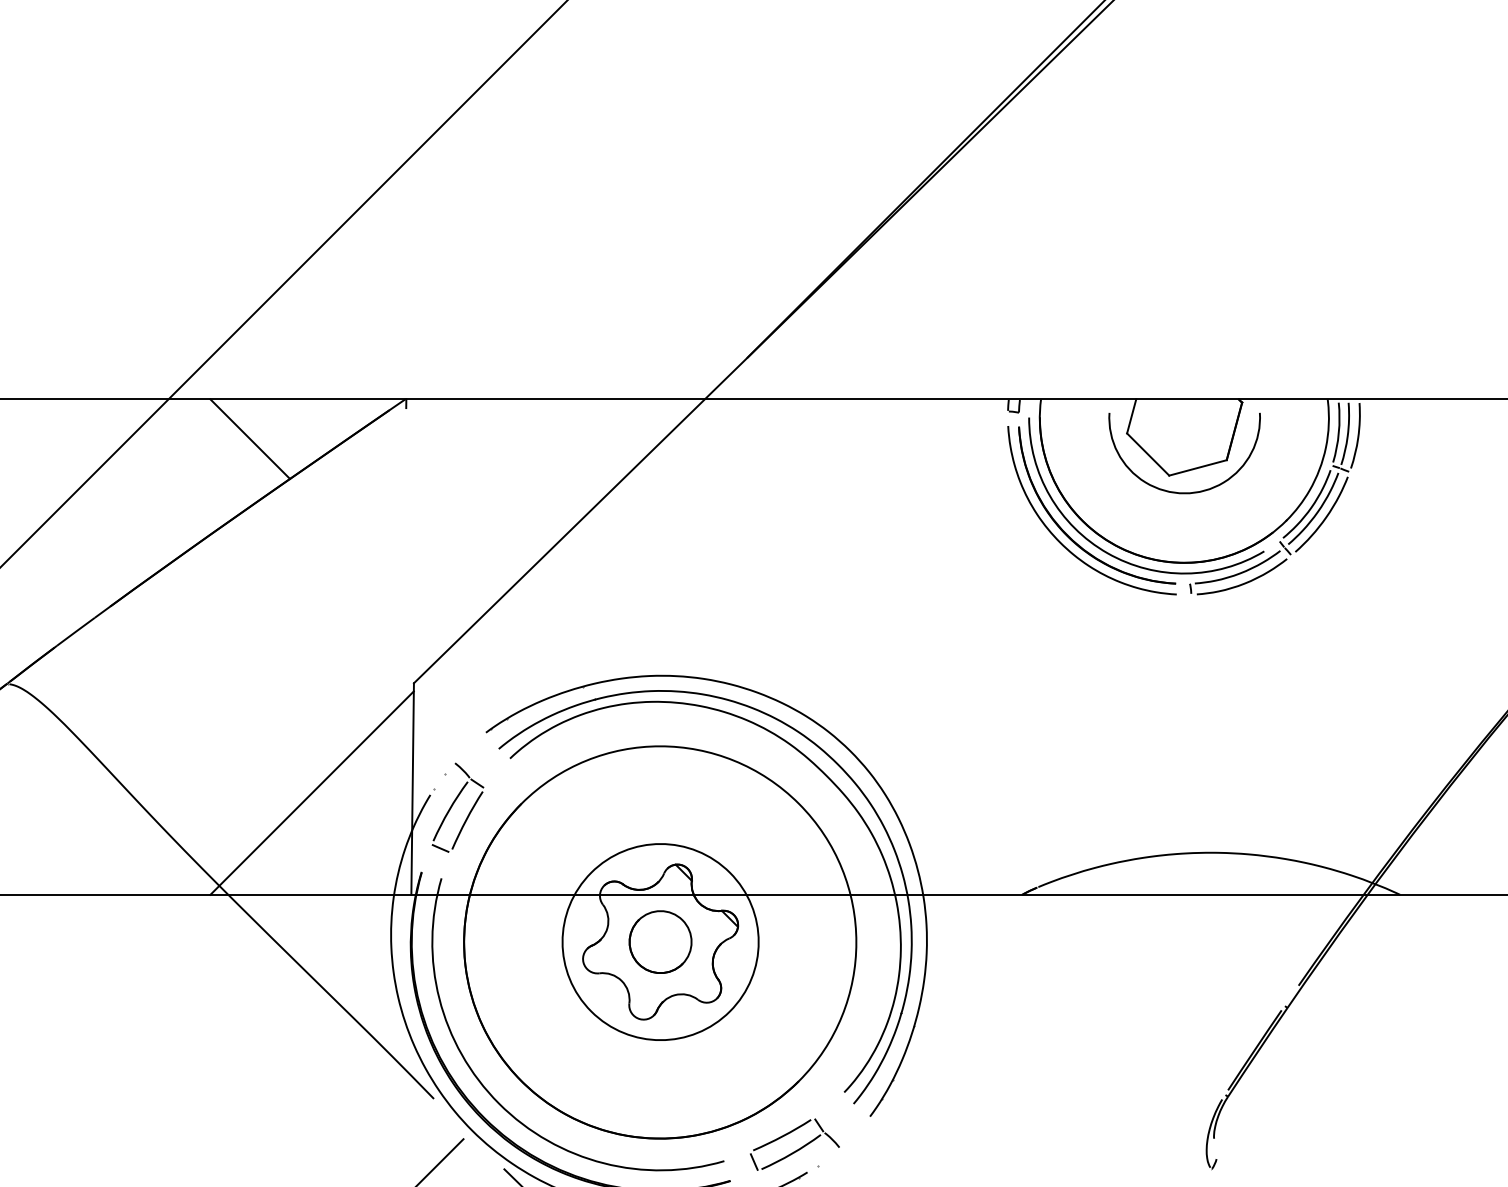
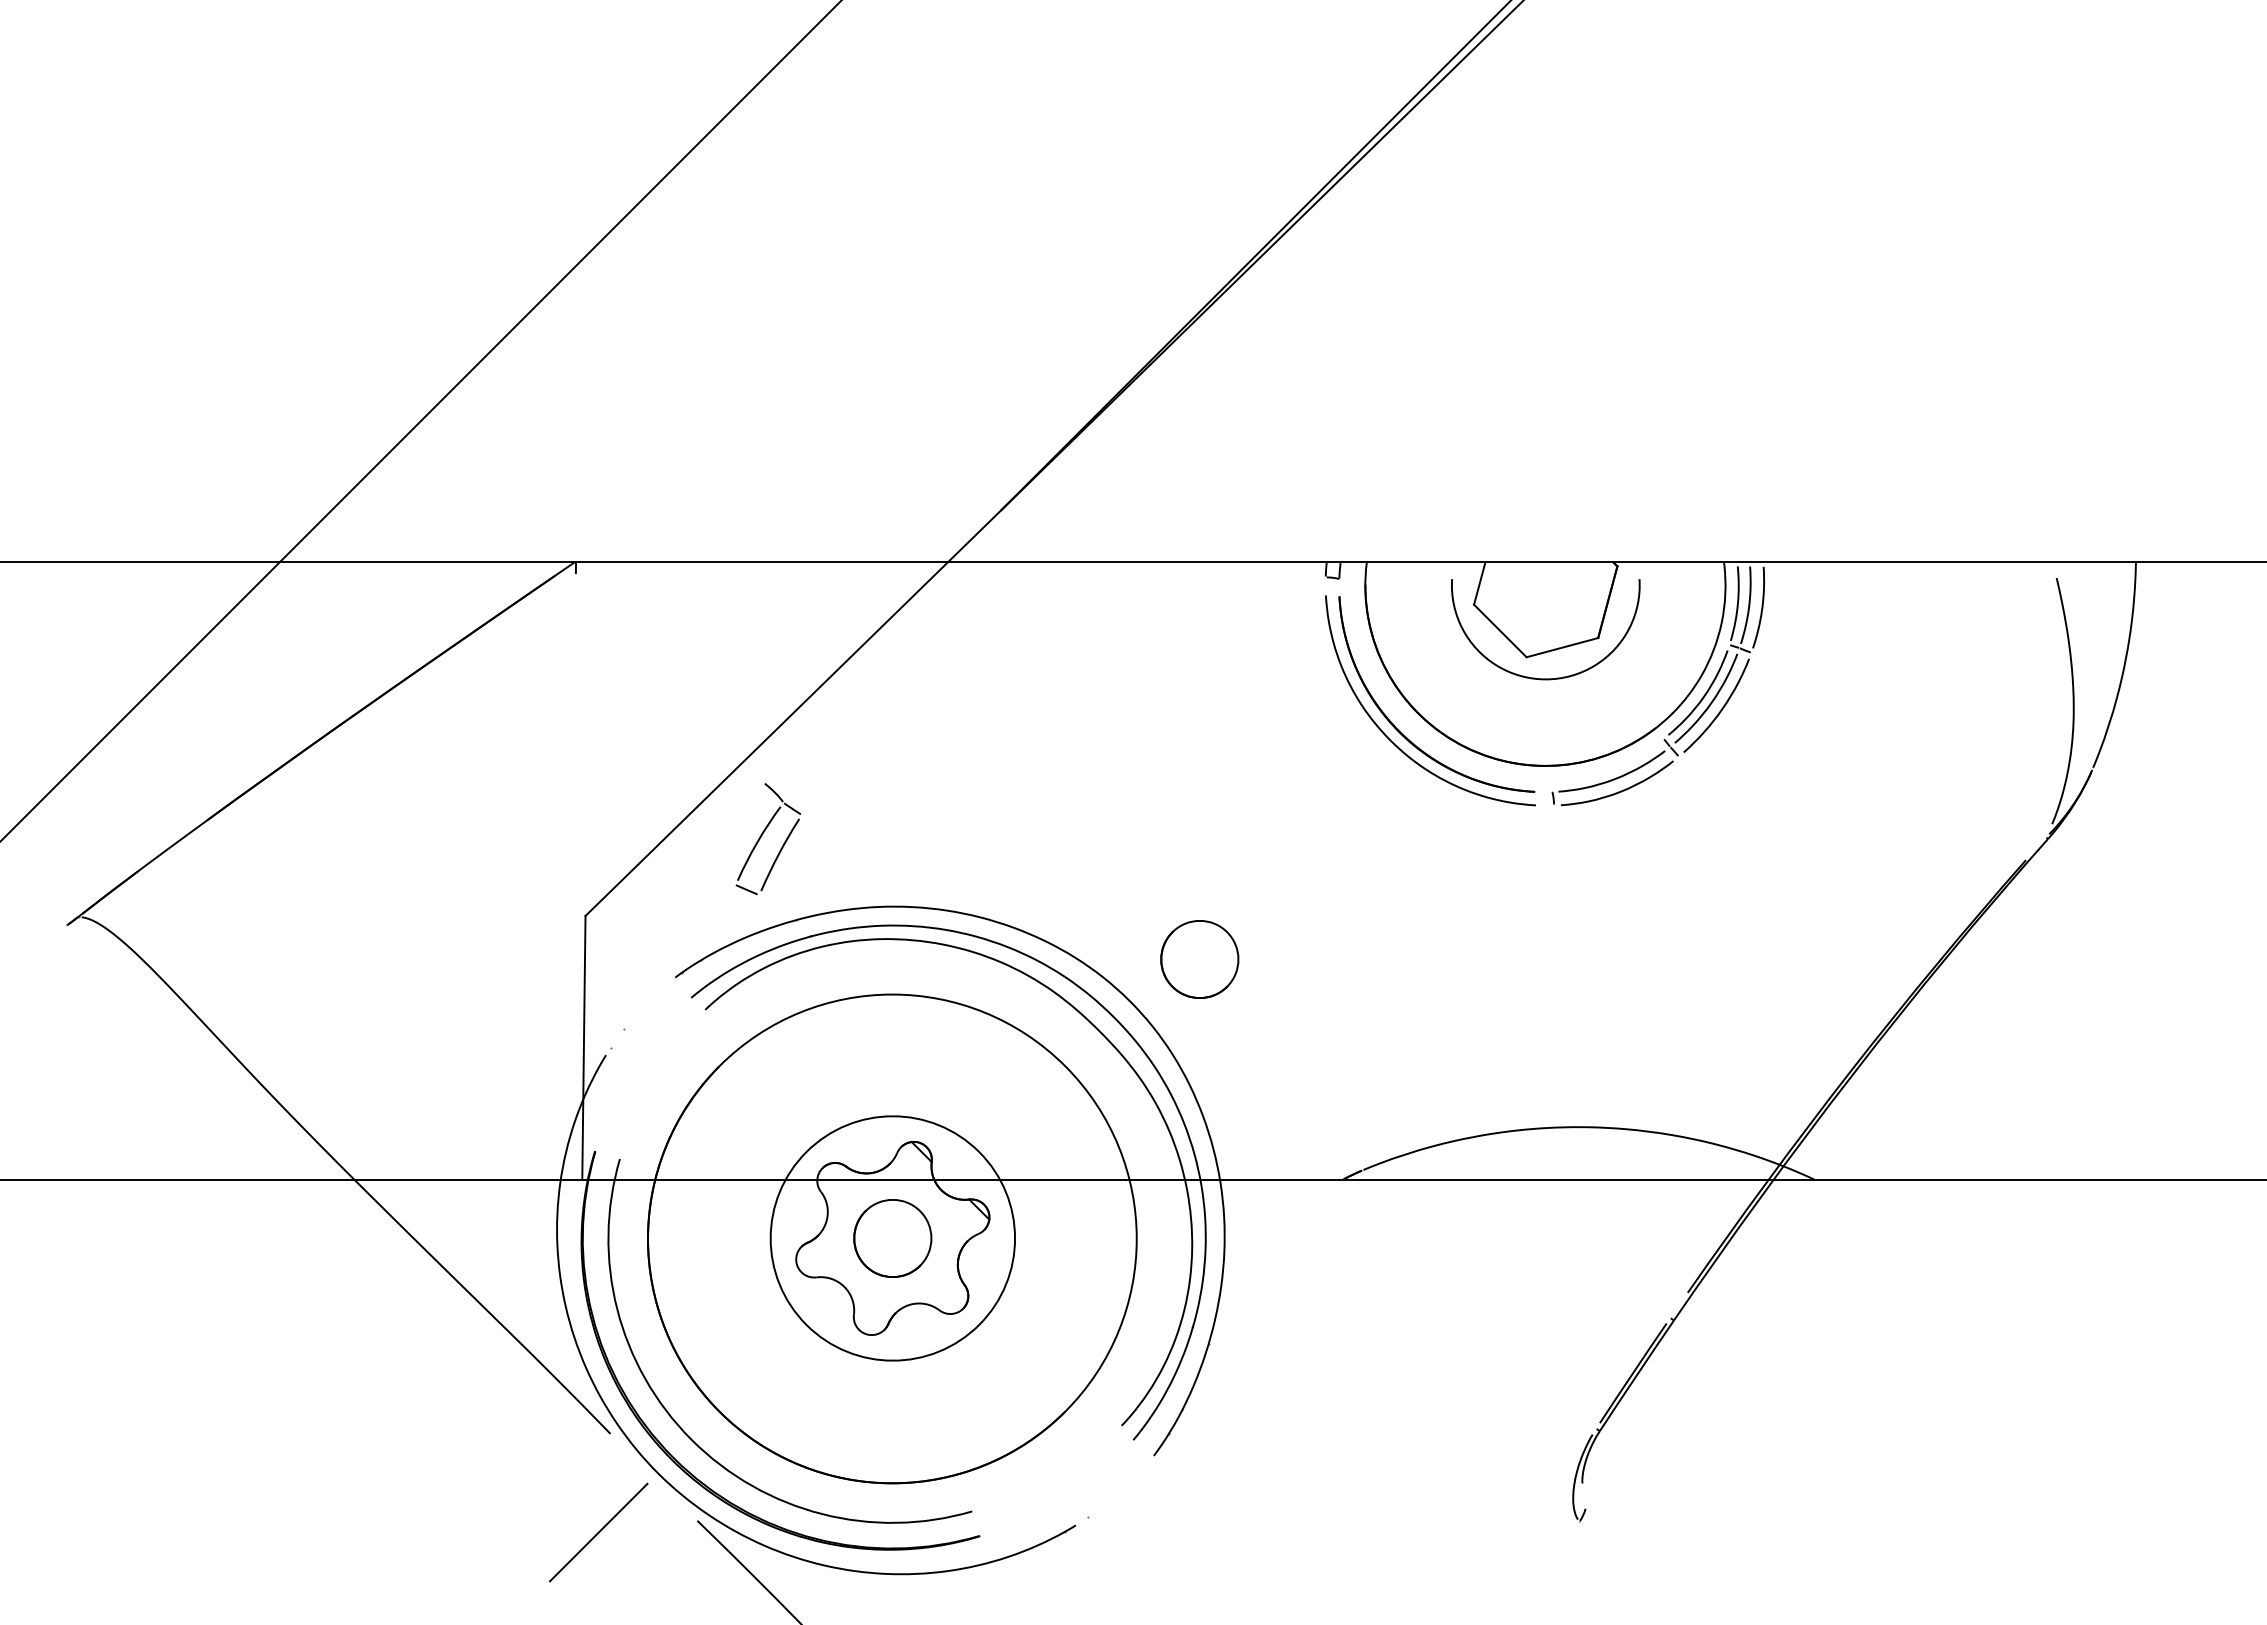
line: (250, 438) -> (381, 611), removed
curve: (1121, 559) -> (1467, 761), removed
part: (906, 718) -> (1199, 959), added
line: (312, 792) -> (458, 1052), removed
part: (454, 804) -> (763, 834), moved
part: (799, 1148) -> (1065, 1495), removed

